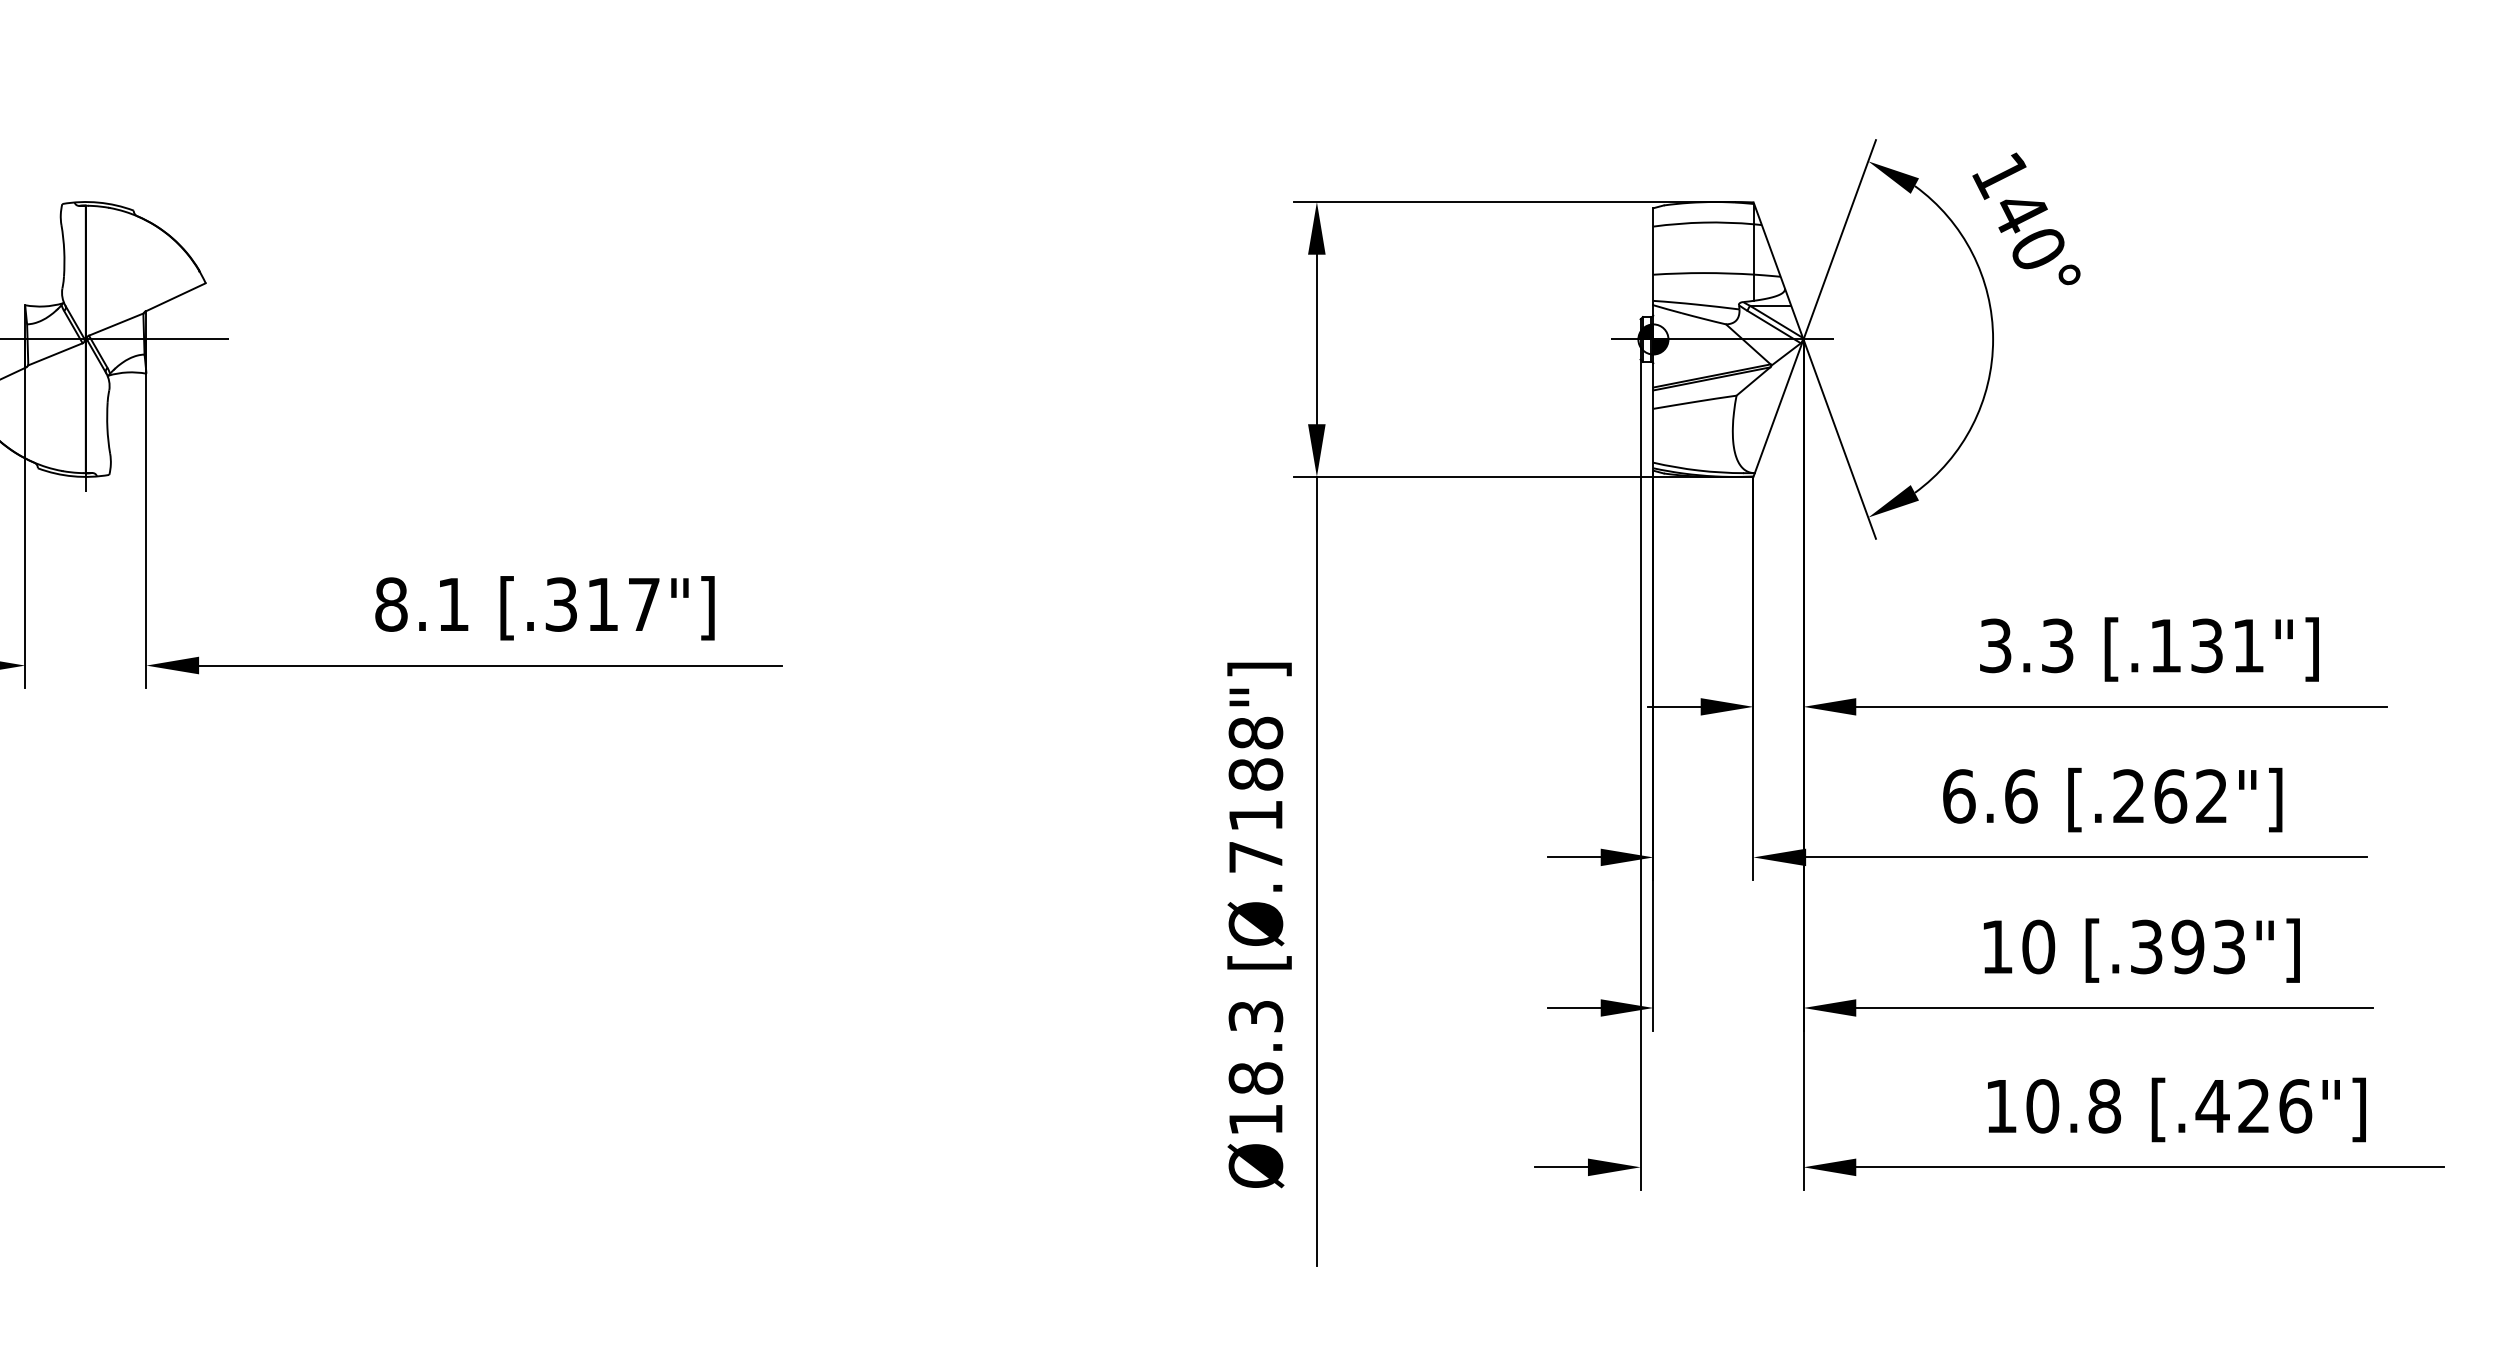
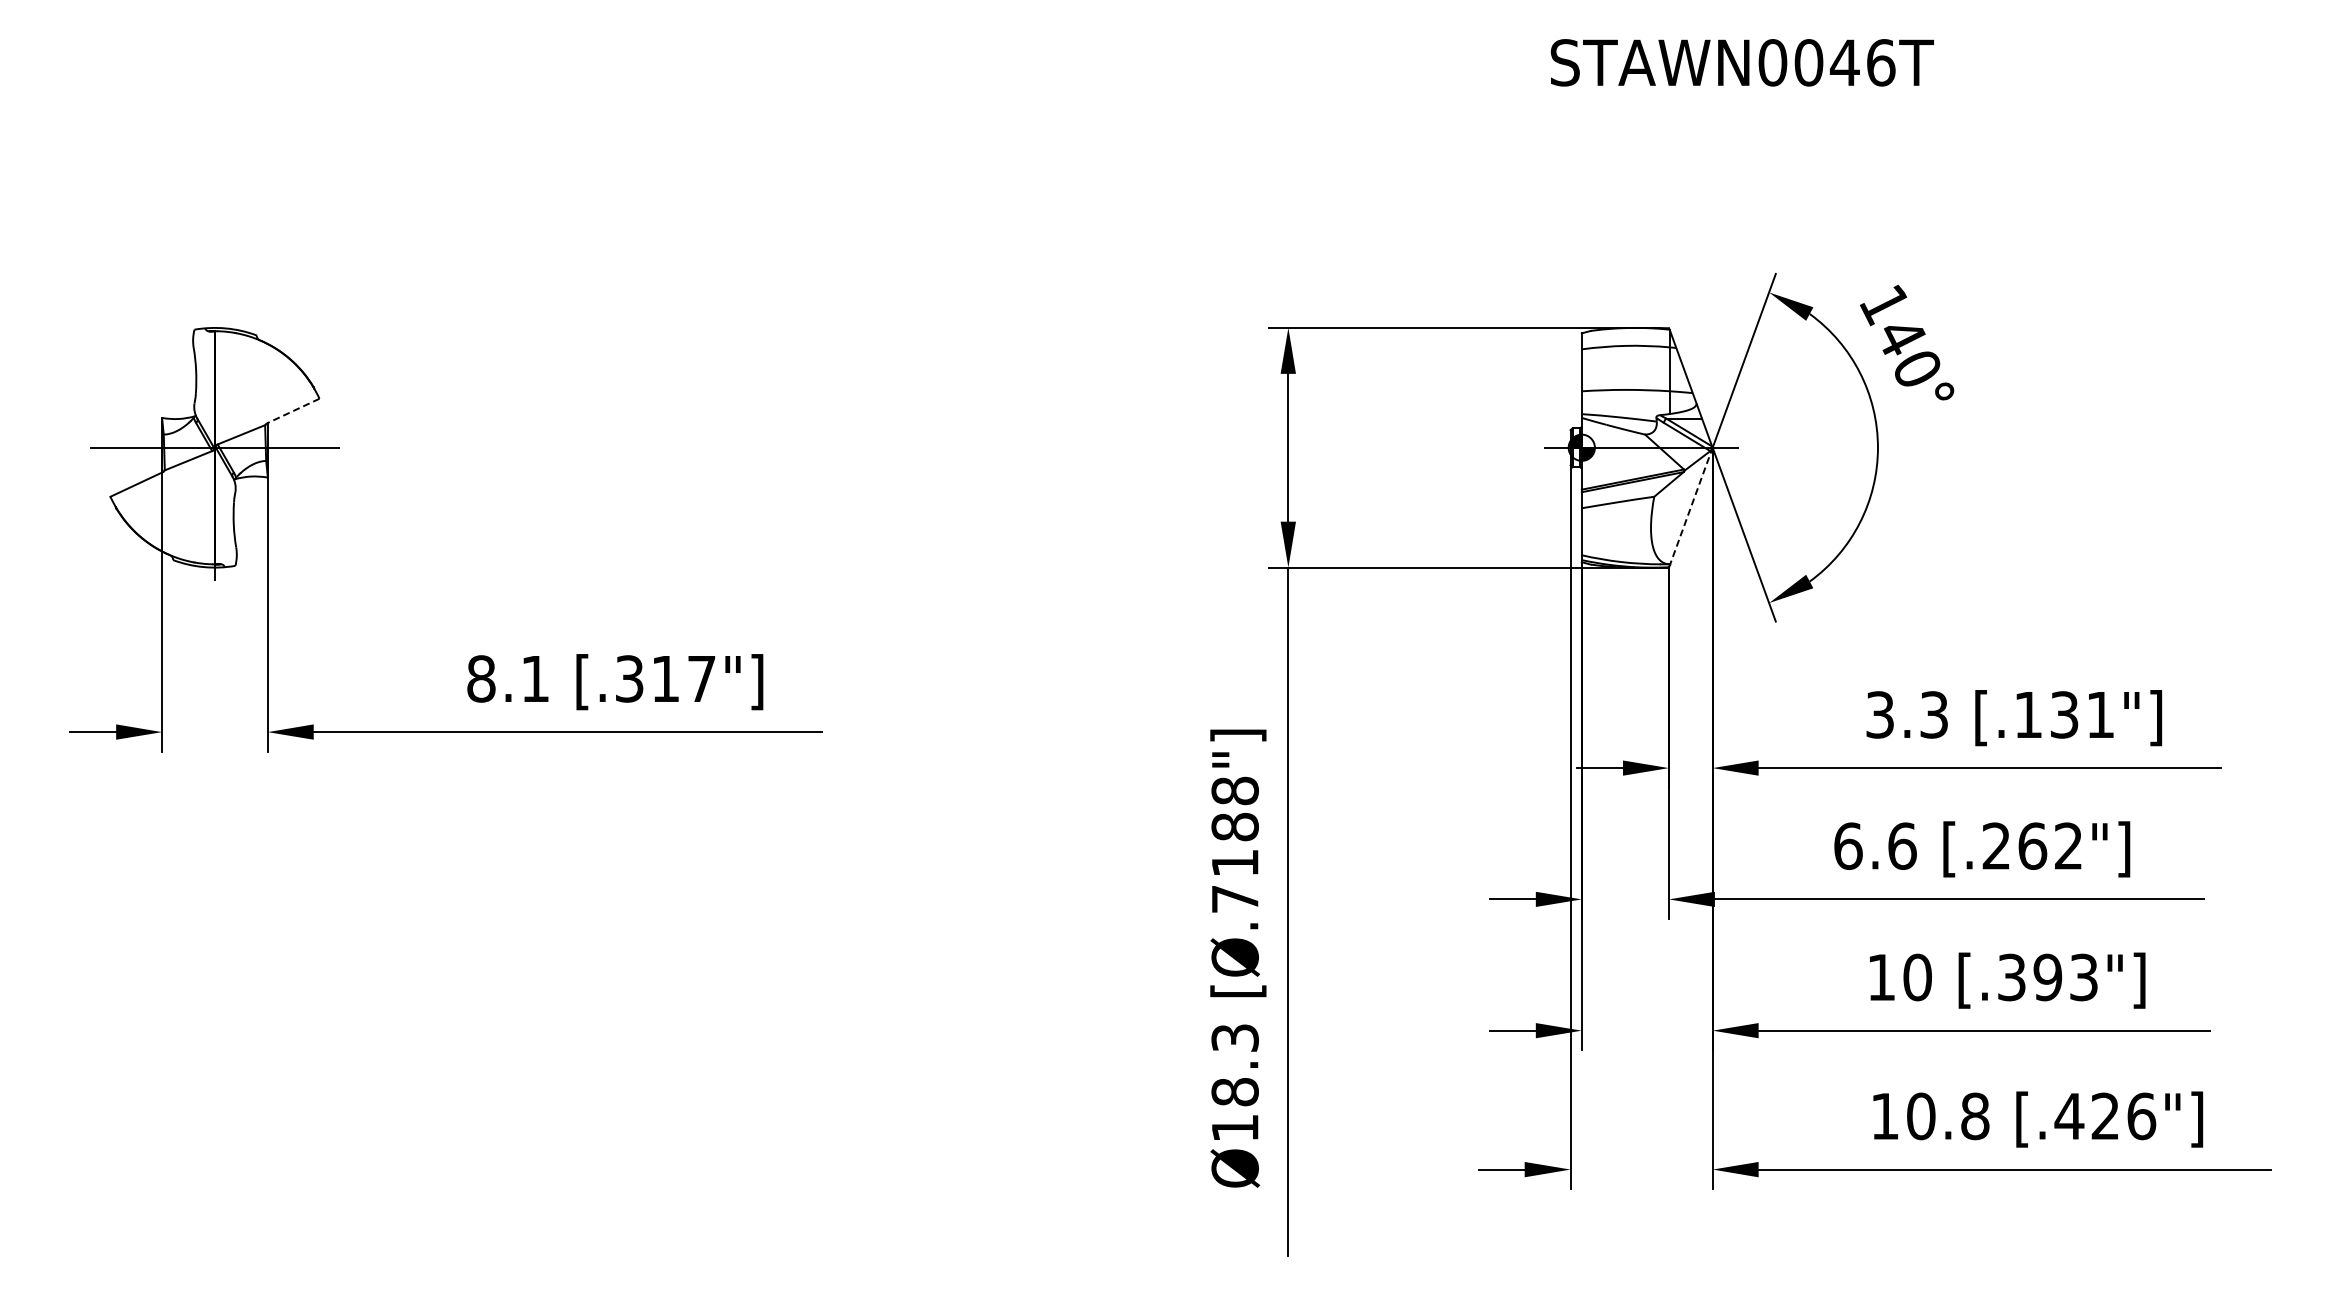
line: (174, 297) -> (292, 411), solid -> dashed
line: (1778, 407) -> (1690, 507), solid -> dashed

